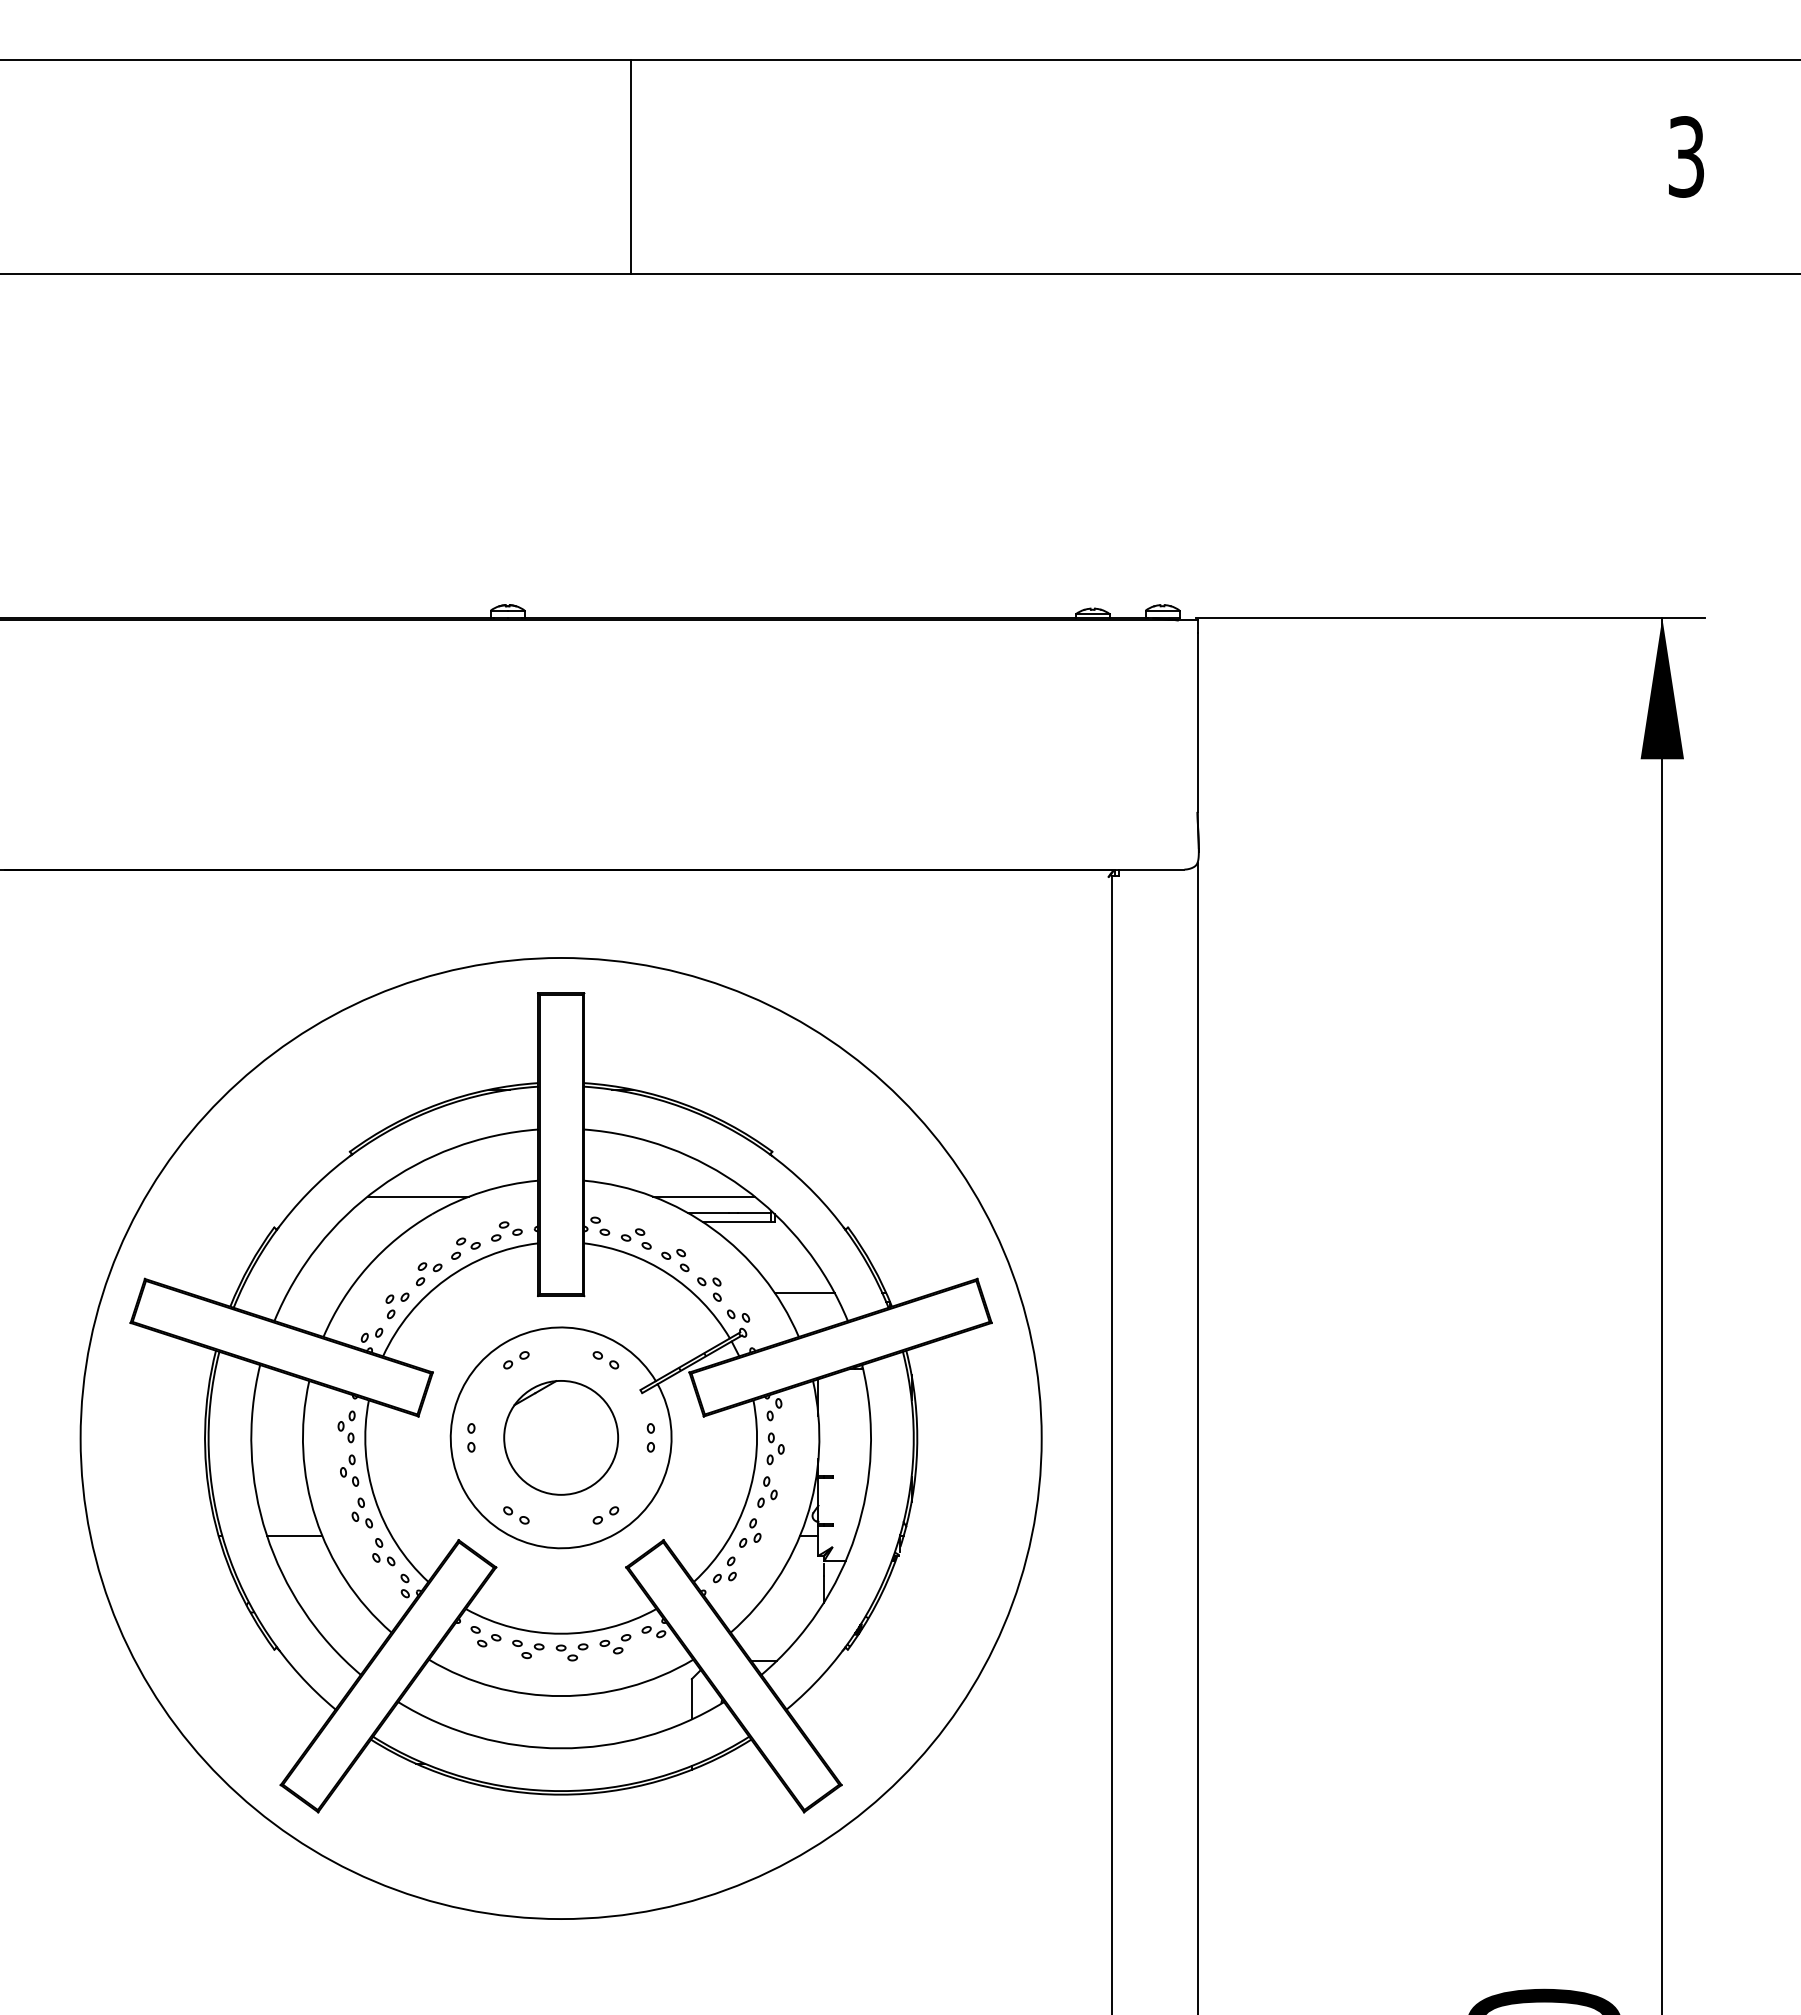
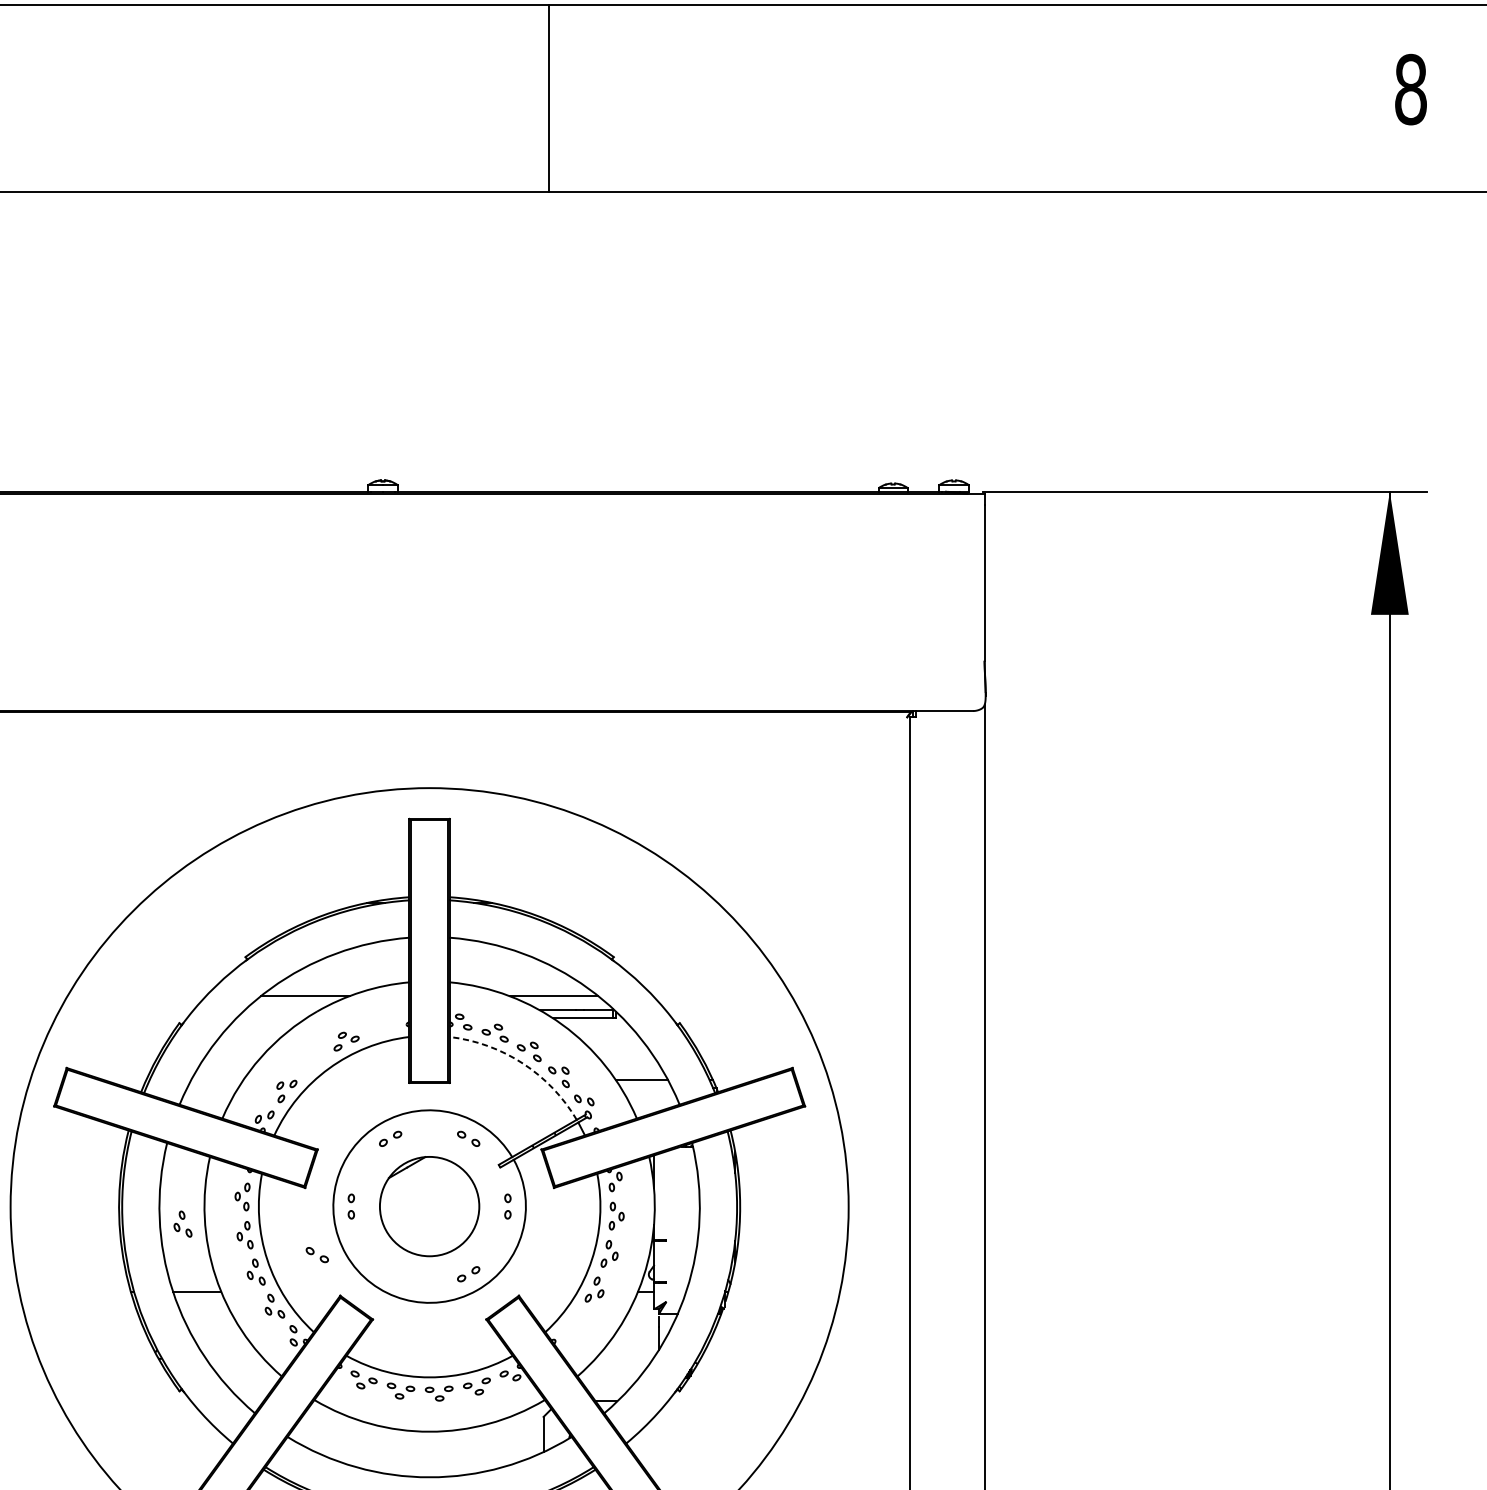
text: (1686, 156) -> (1410, 89), 3 -> 8
line: (630, 167) -> (548, 98), moved
part: (506, 1231) -> (381, 1026), removed
arc: (668, 1273) -> (523, 1063), solid -> dashed
part: (429, 1274) -> (314, 1064), removed
part: (277, 1457) -> (182, 1223), added
part: (516, 1515) -> (317, 1255), moved
part: (724, 1569) -> (572, 1321), removed

